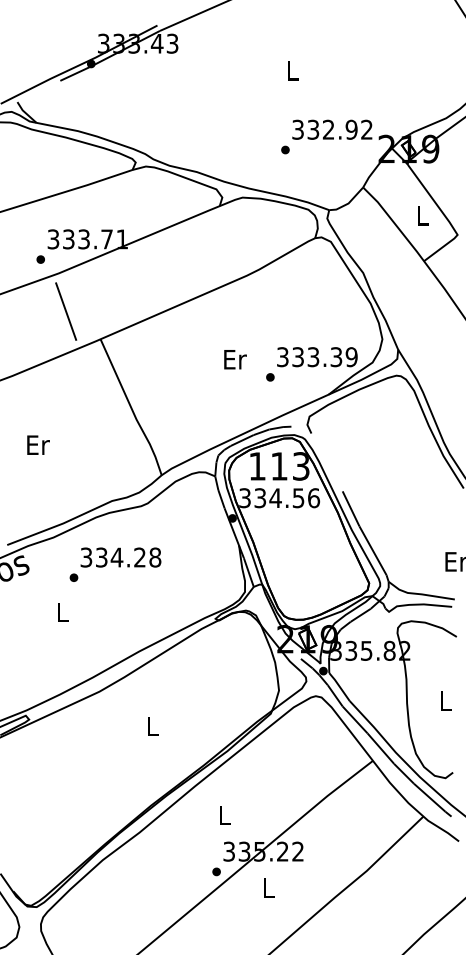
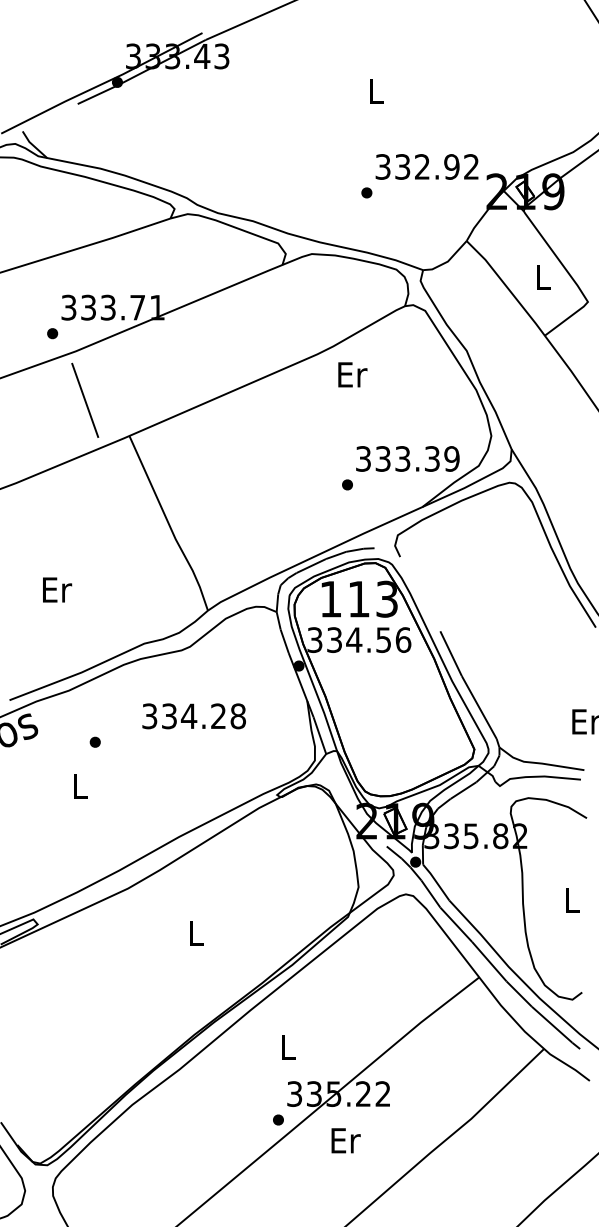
text: (235, 359) -> (352, 374), moved
text: (38, 444) -> (57, 589), moved
text: (120, 557) -> (193, 716), moved
text: (269, 887) -> (346, 1140), L -> Er

